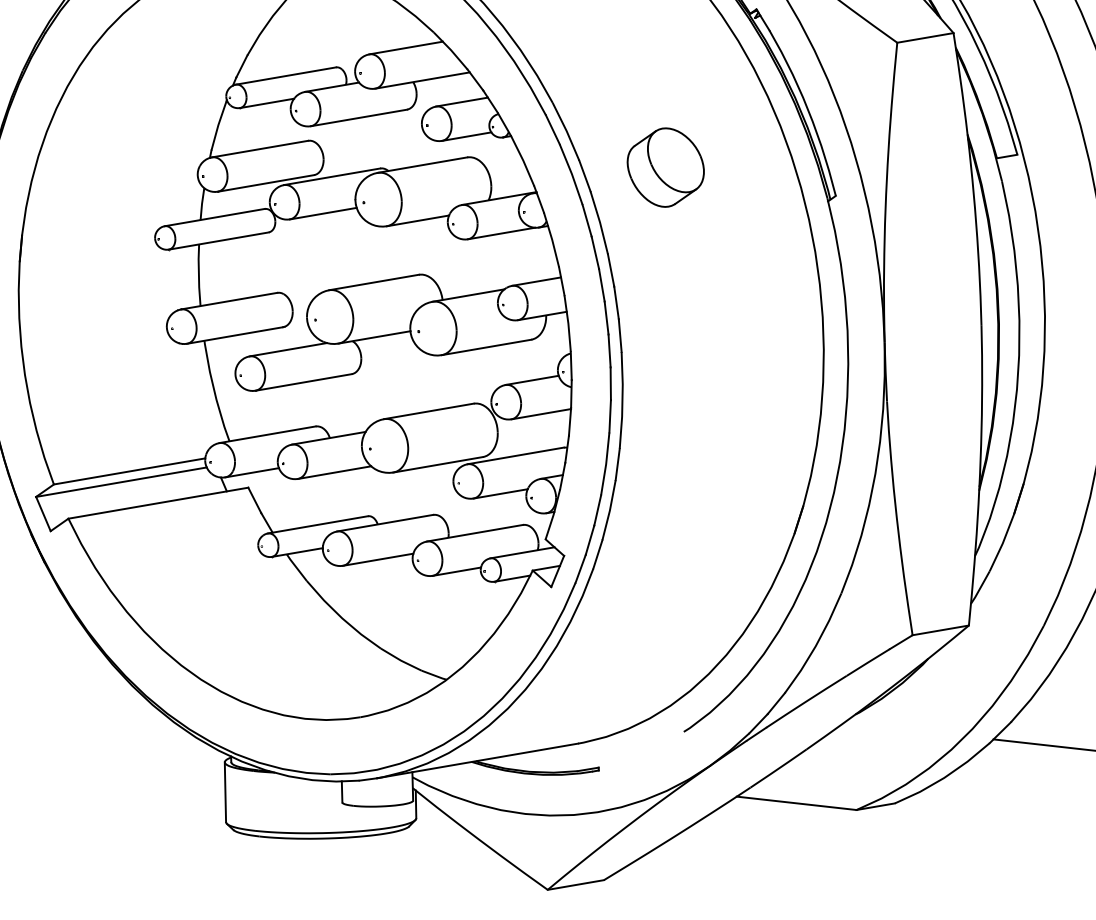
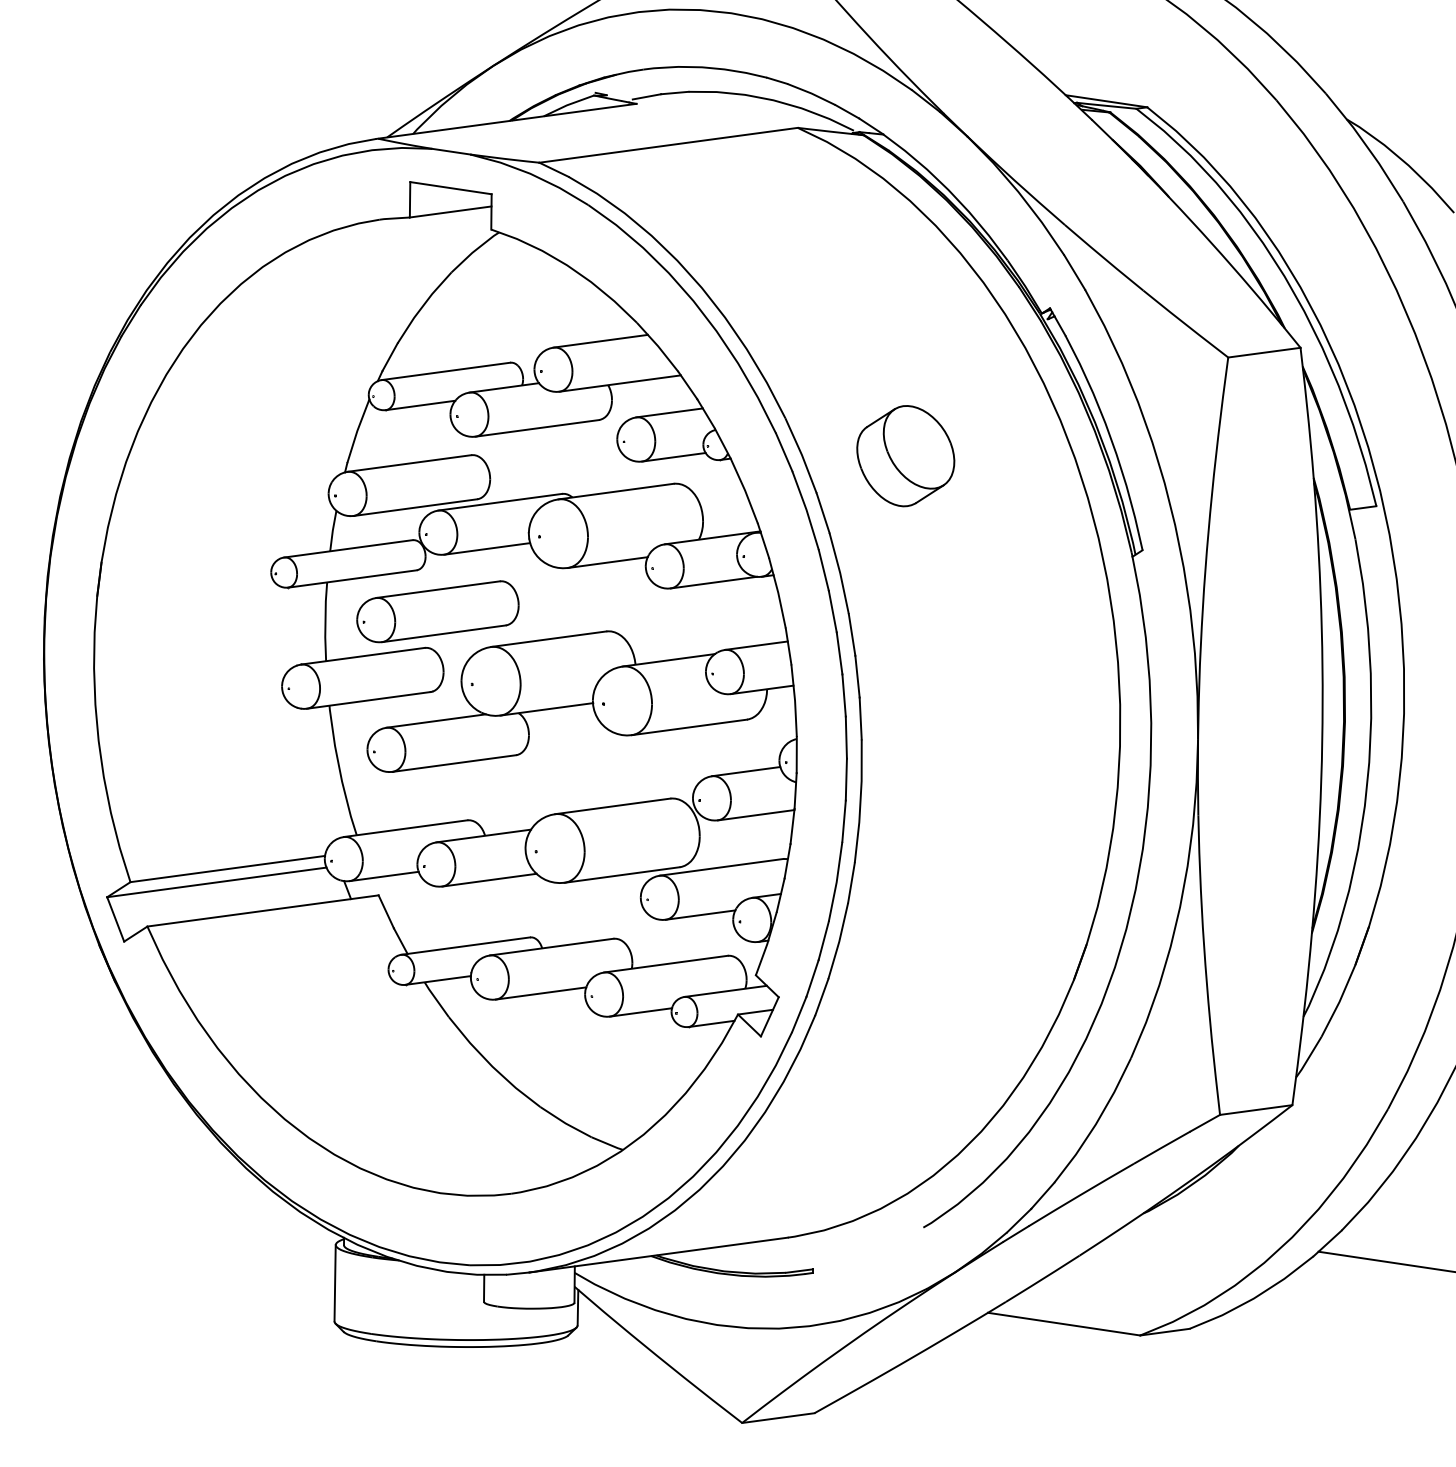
part: (665, 167) -> (905, 456), moved
part: (286, 264) -> (437, 611), added

